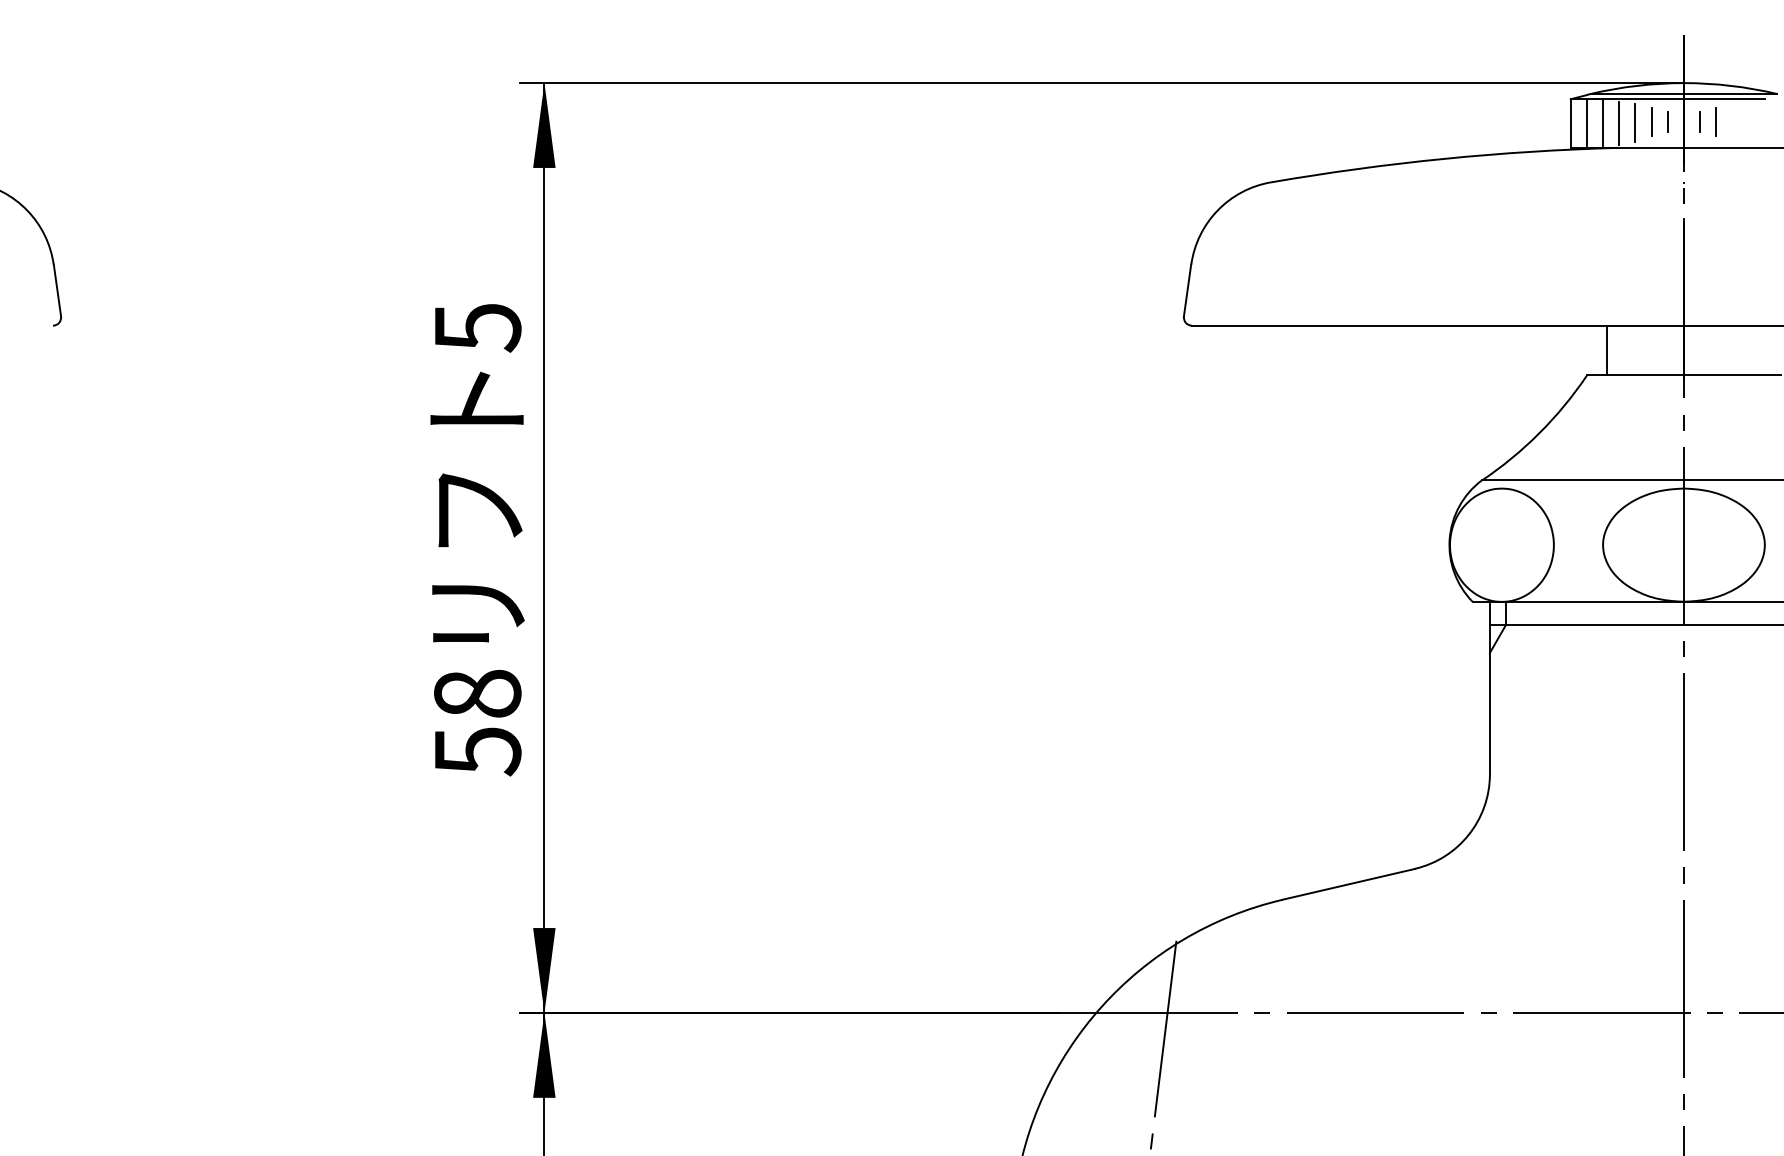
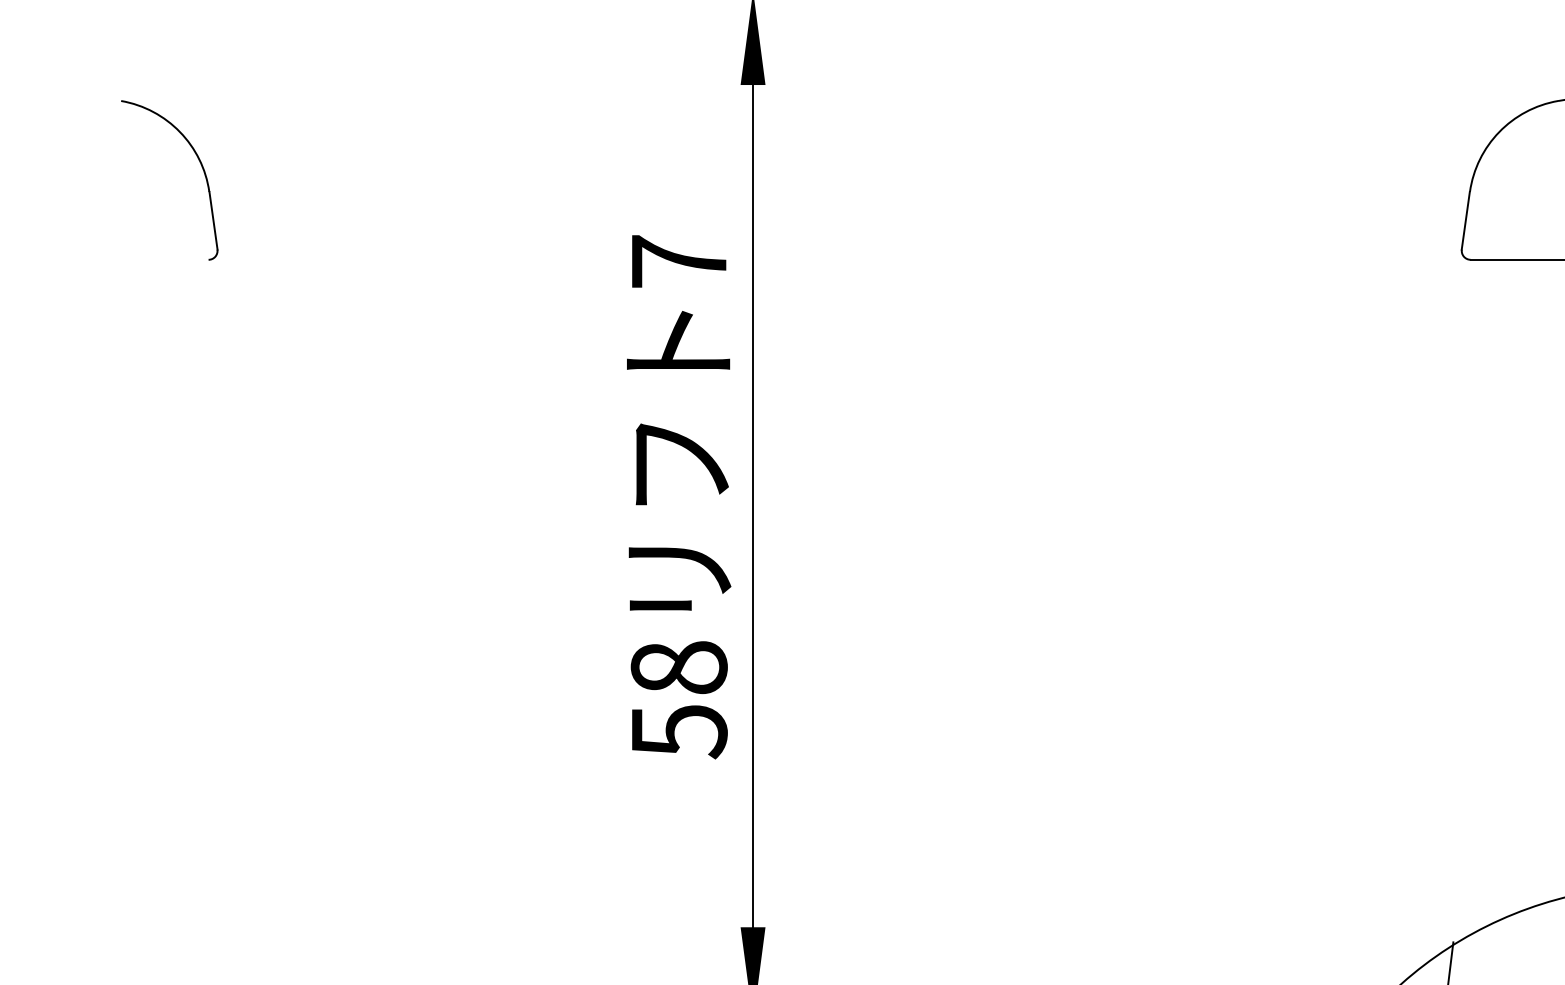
text: (478, 327) -> (680, 261), 5 -> 7

